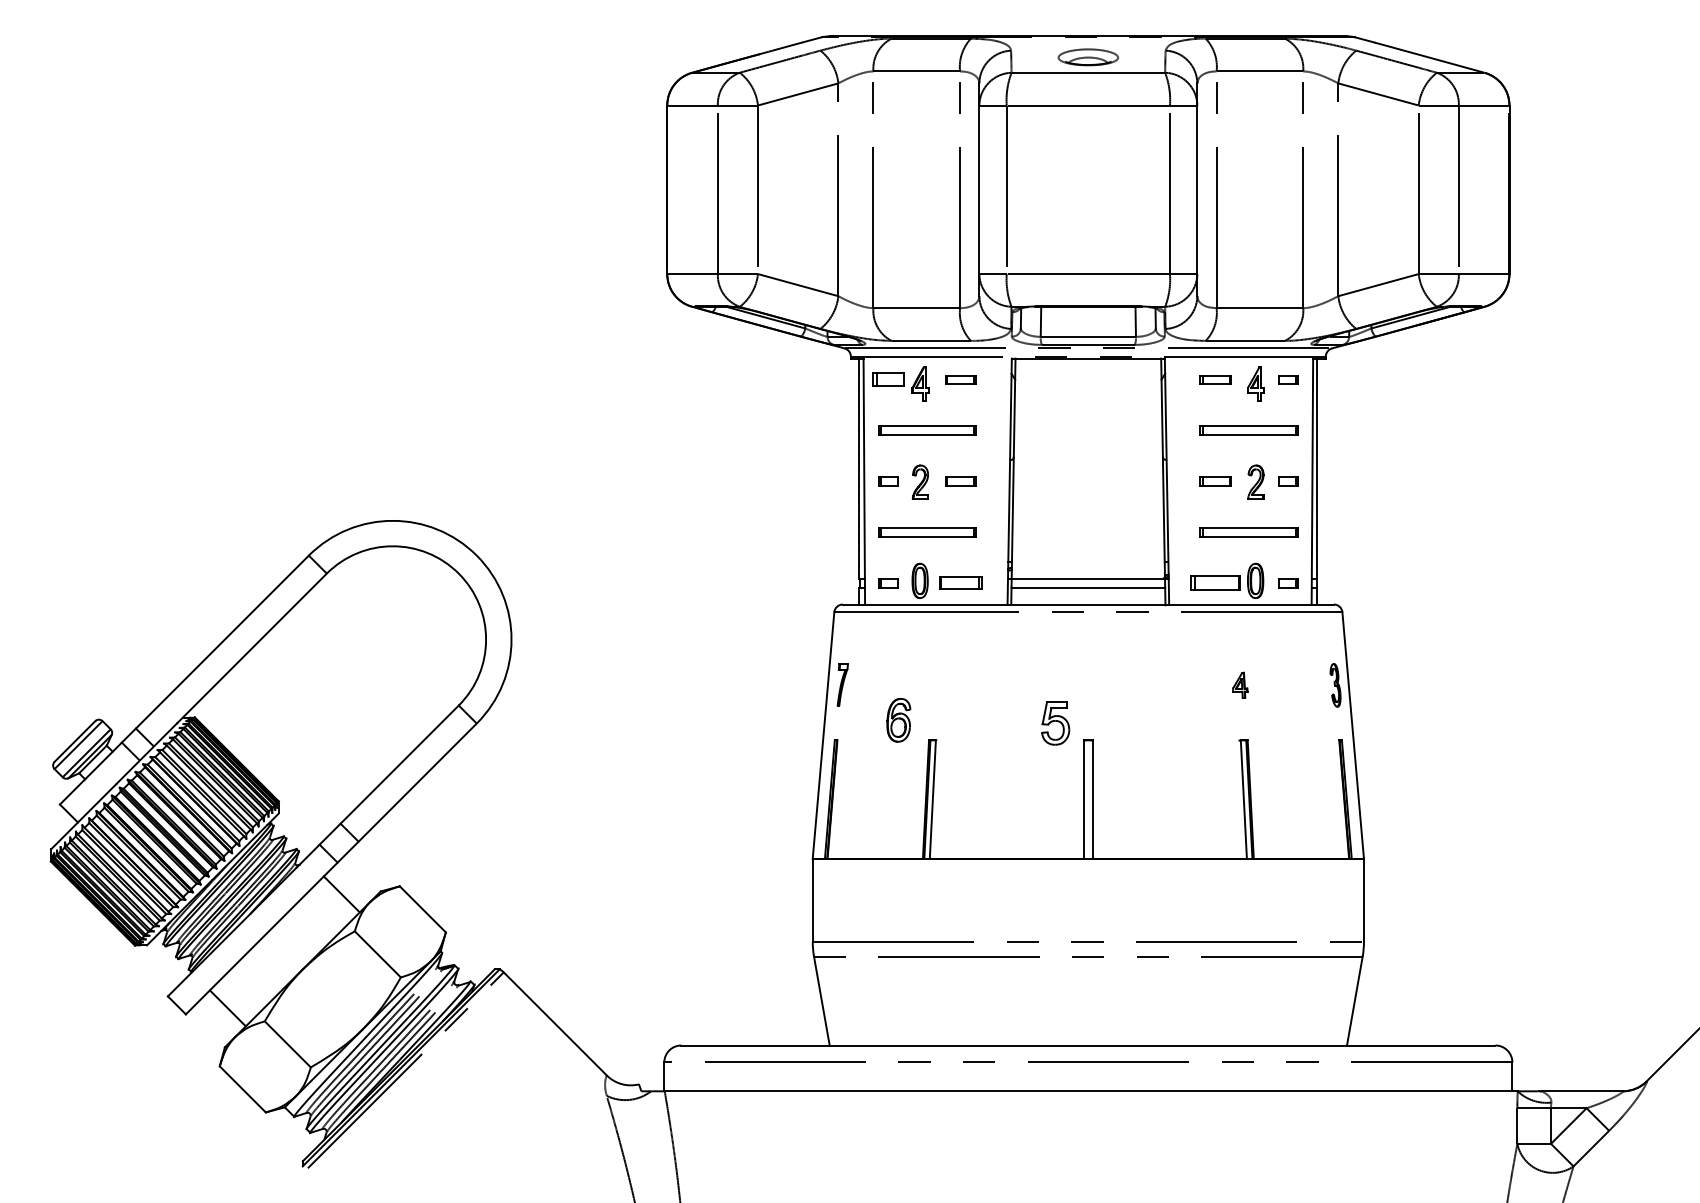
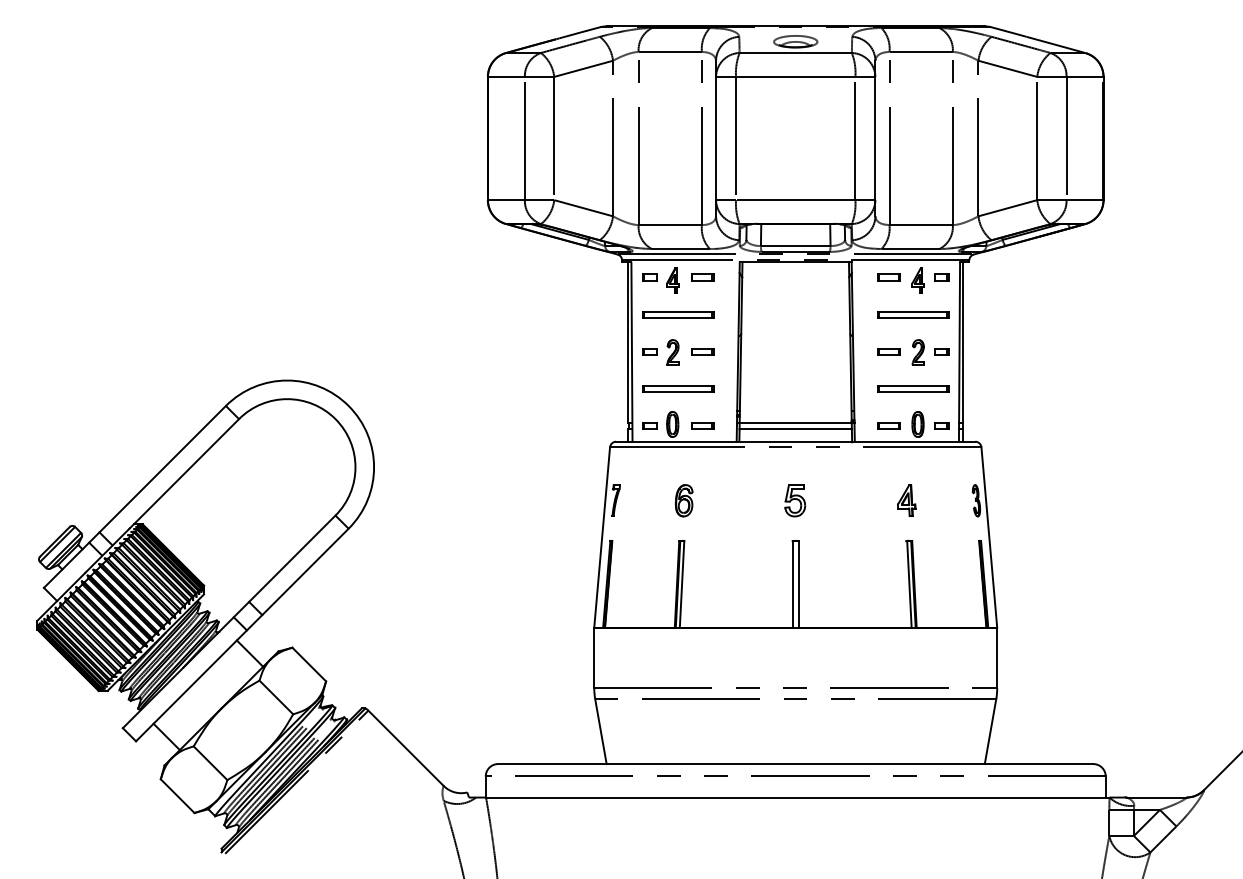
part: (888, 379) -> (649, 277), size x0.62
part: (960, 583) -> (702, 426), size x0.71
part: (1215, 583) -> (888, 426), size x0.62
part: (1240, 685) -> (906, 500), size x1.67
part: (898, 720) -> (684, 500), moved
part: (1055, 723) -> (795, 500), moved

